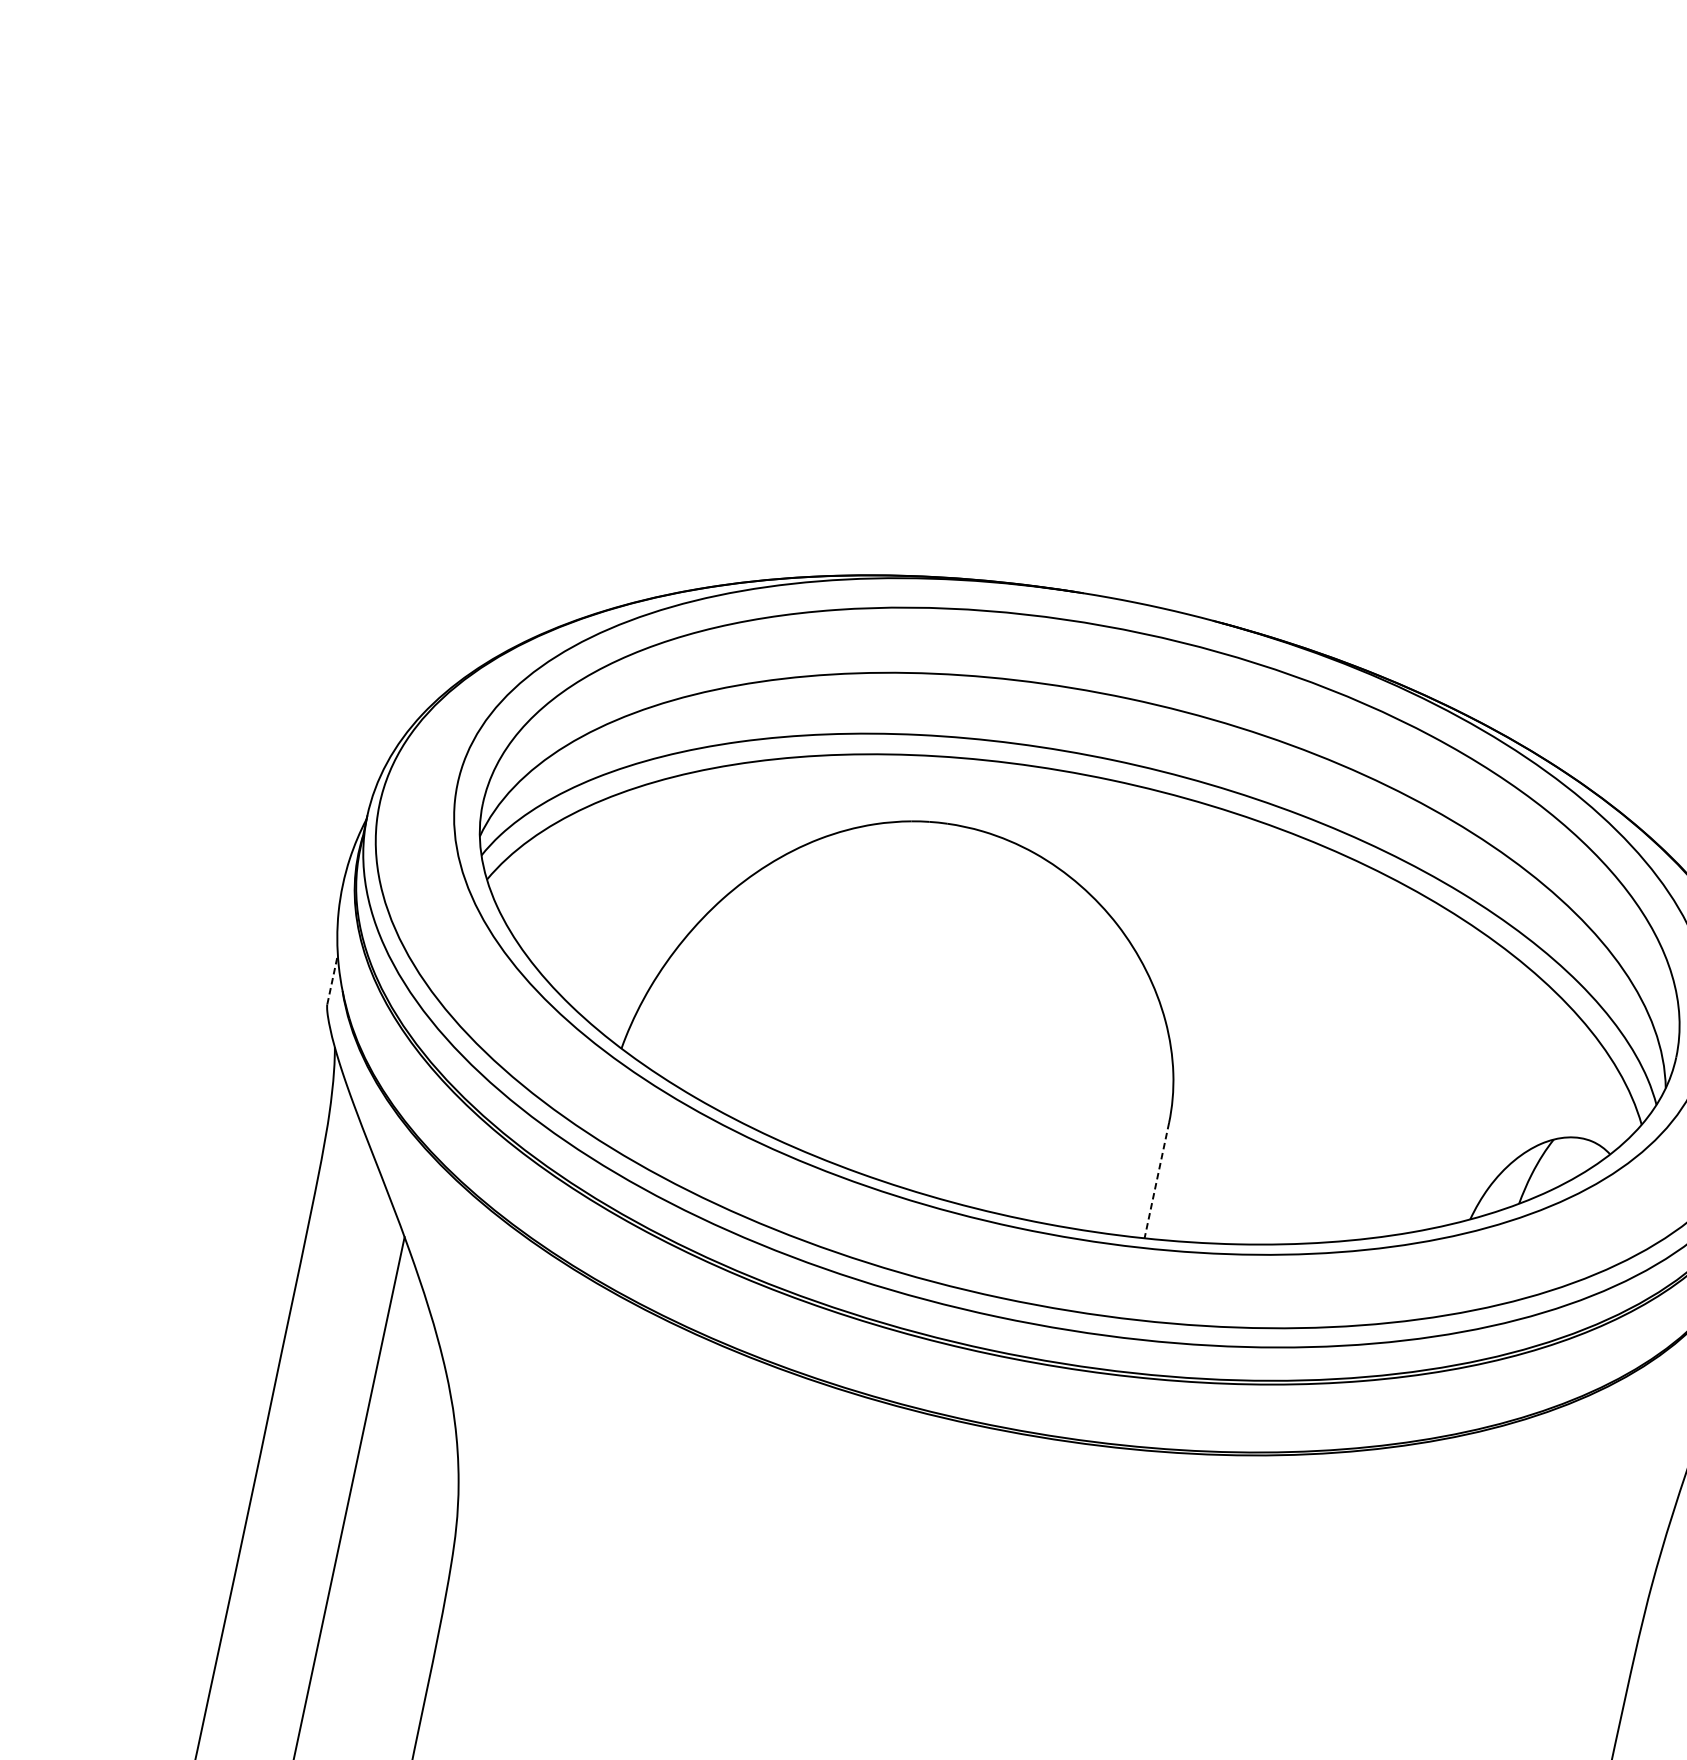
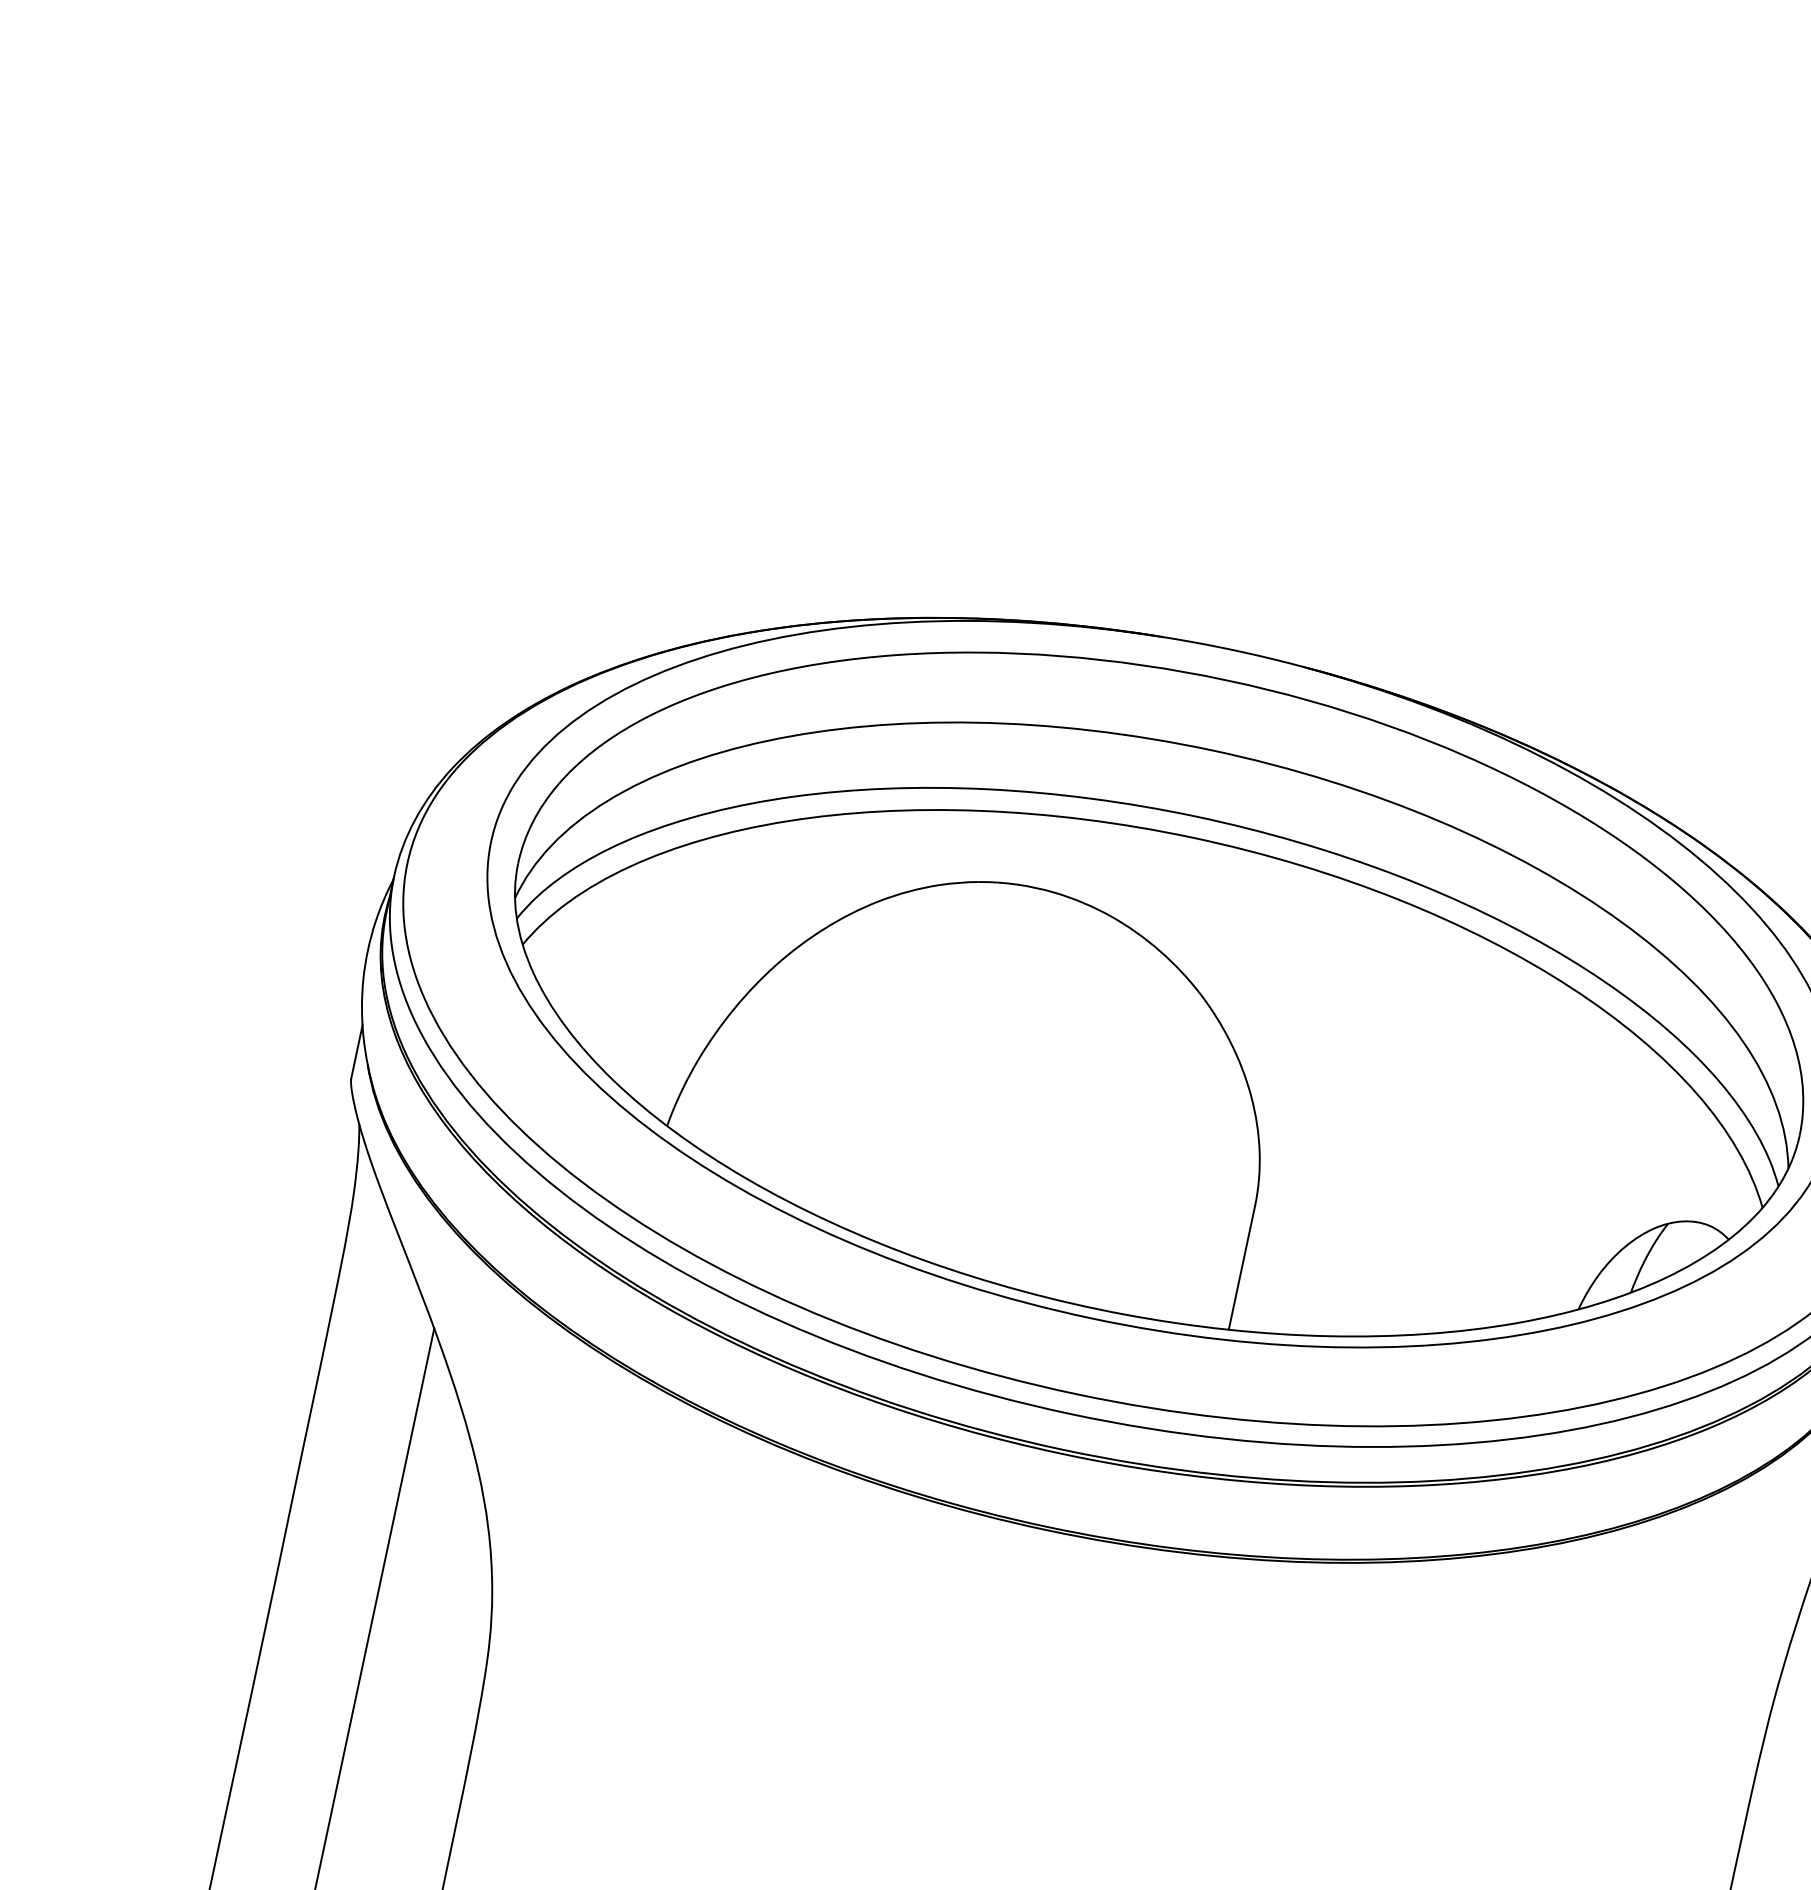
line: (333, 979) -> (357, 1051), dashed -> solid
line: (1156, 1181) -> (1241, 1268), dashed -> solid

